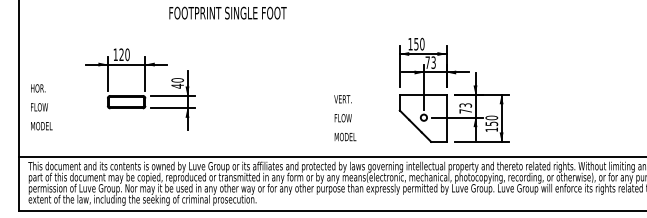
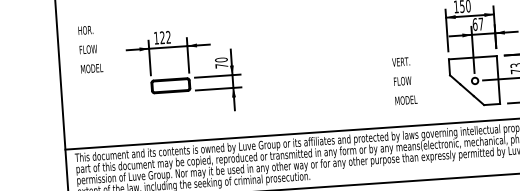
text: (127, 54) -> (168, 37), 120 -> 122
text: (430, 62) -> (477, 24), 73 -> 67
text: (177, 85) -> (221, 65), 40 -> 70
text: (41, 107) -> (90, 49), moved
text: (345, 118) -> (405, 81), moved

